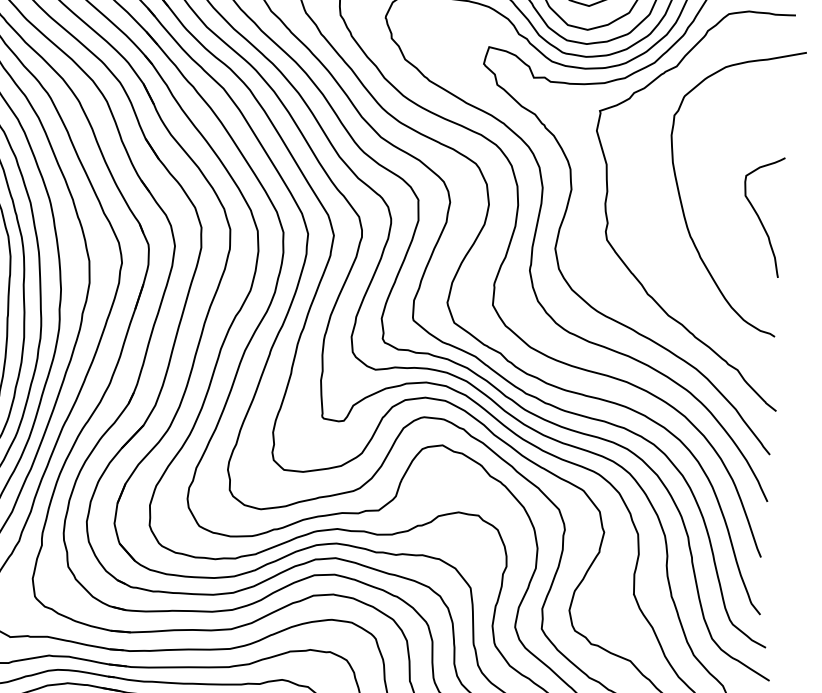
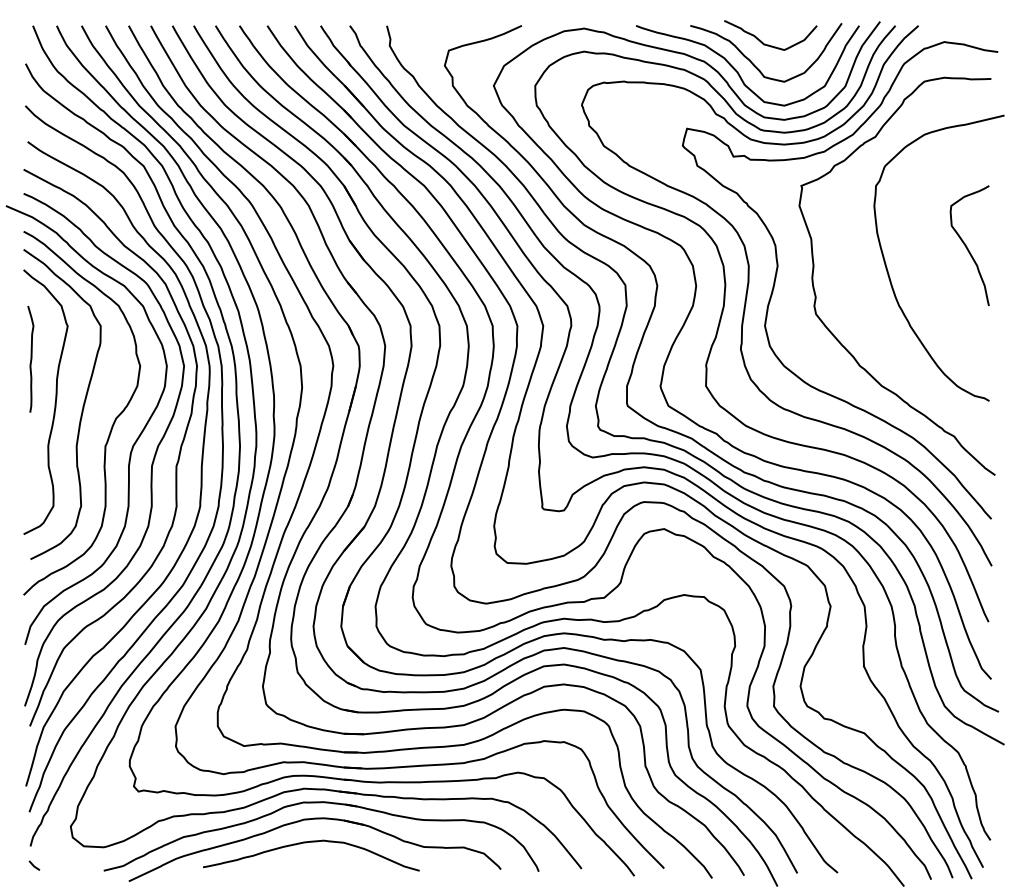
curve: (760, 217) -> (967, 246), moved

